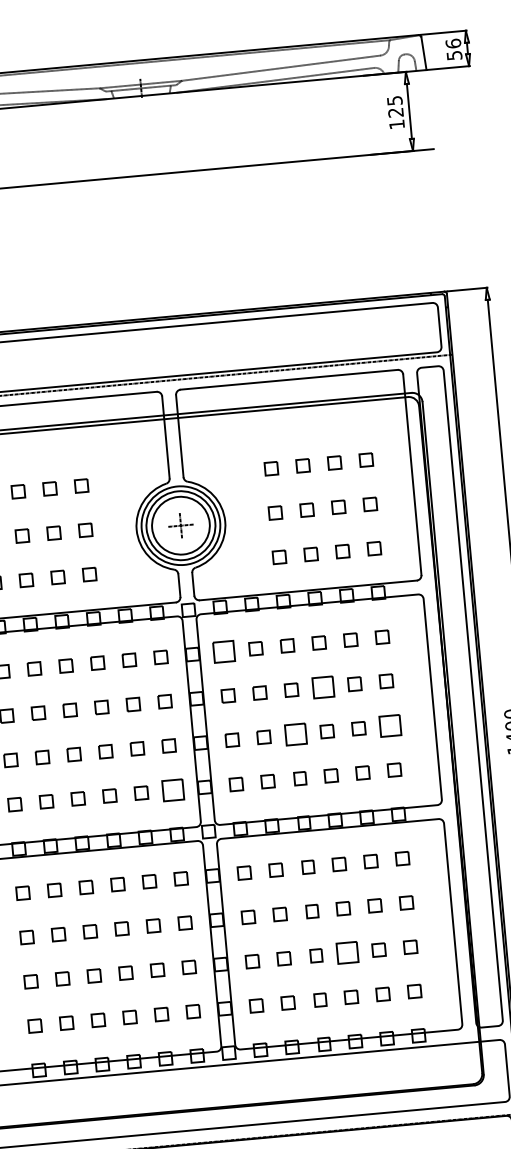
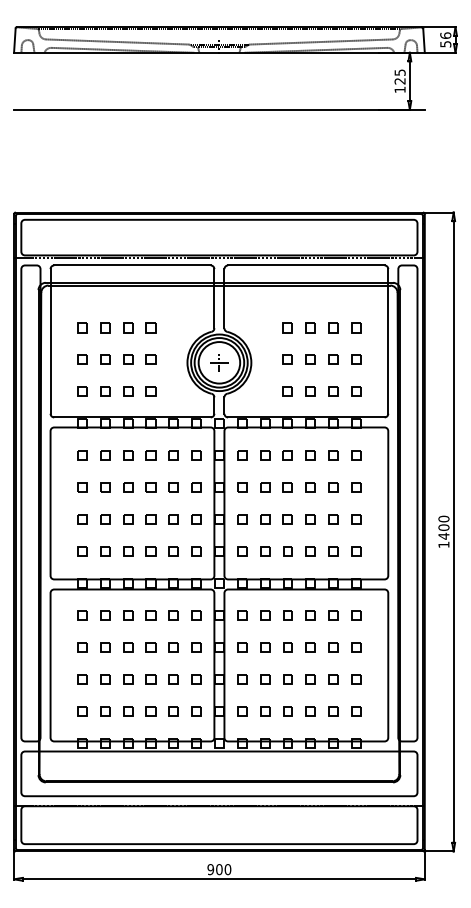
part: (224, 651) -> (242, 455), size x0.62
part: (322, 687) -> (310, 487), size x0.62
part: (390, 725) -> (356, 519), size x0.62
part: (295, 734) -> (287, 519), size x0.62
part: (172, 790) -> (196, 551), size x0.62
part: (347, 953) -> (310, 679), size x0.62

